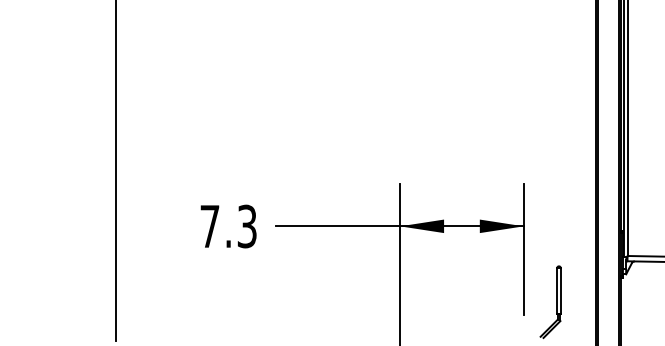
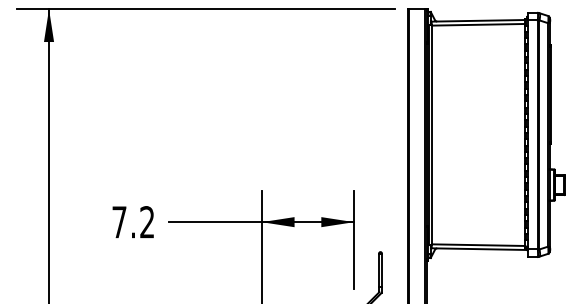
text: (247, 226) -> (147, 222), 7.3 -> 7.2

